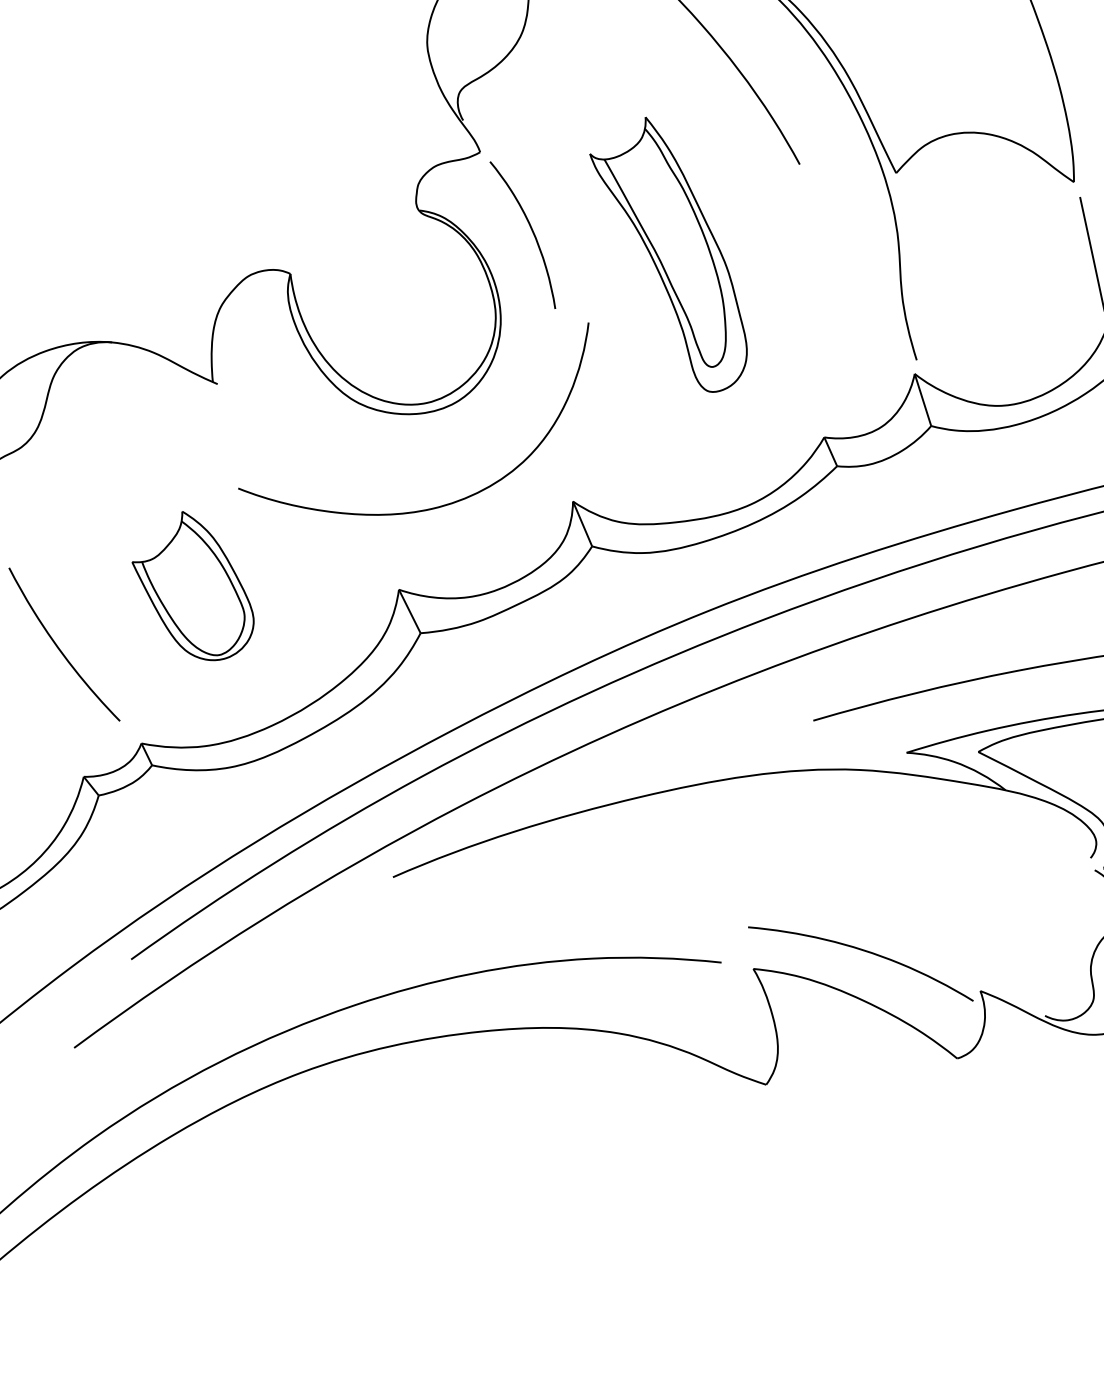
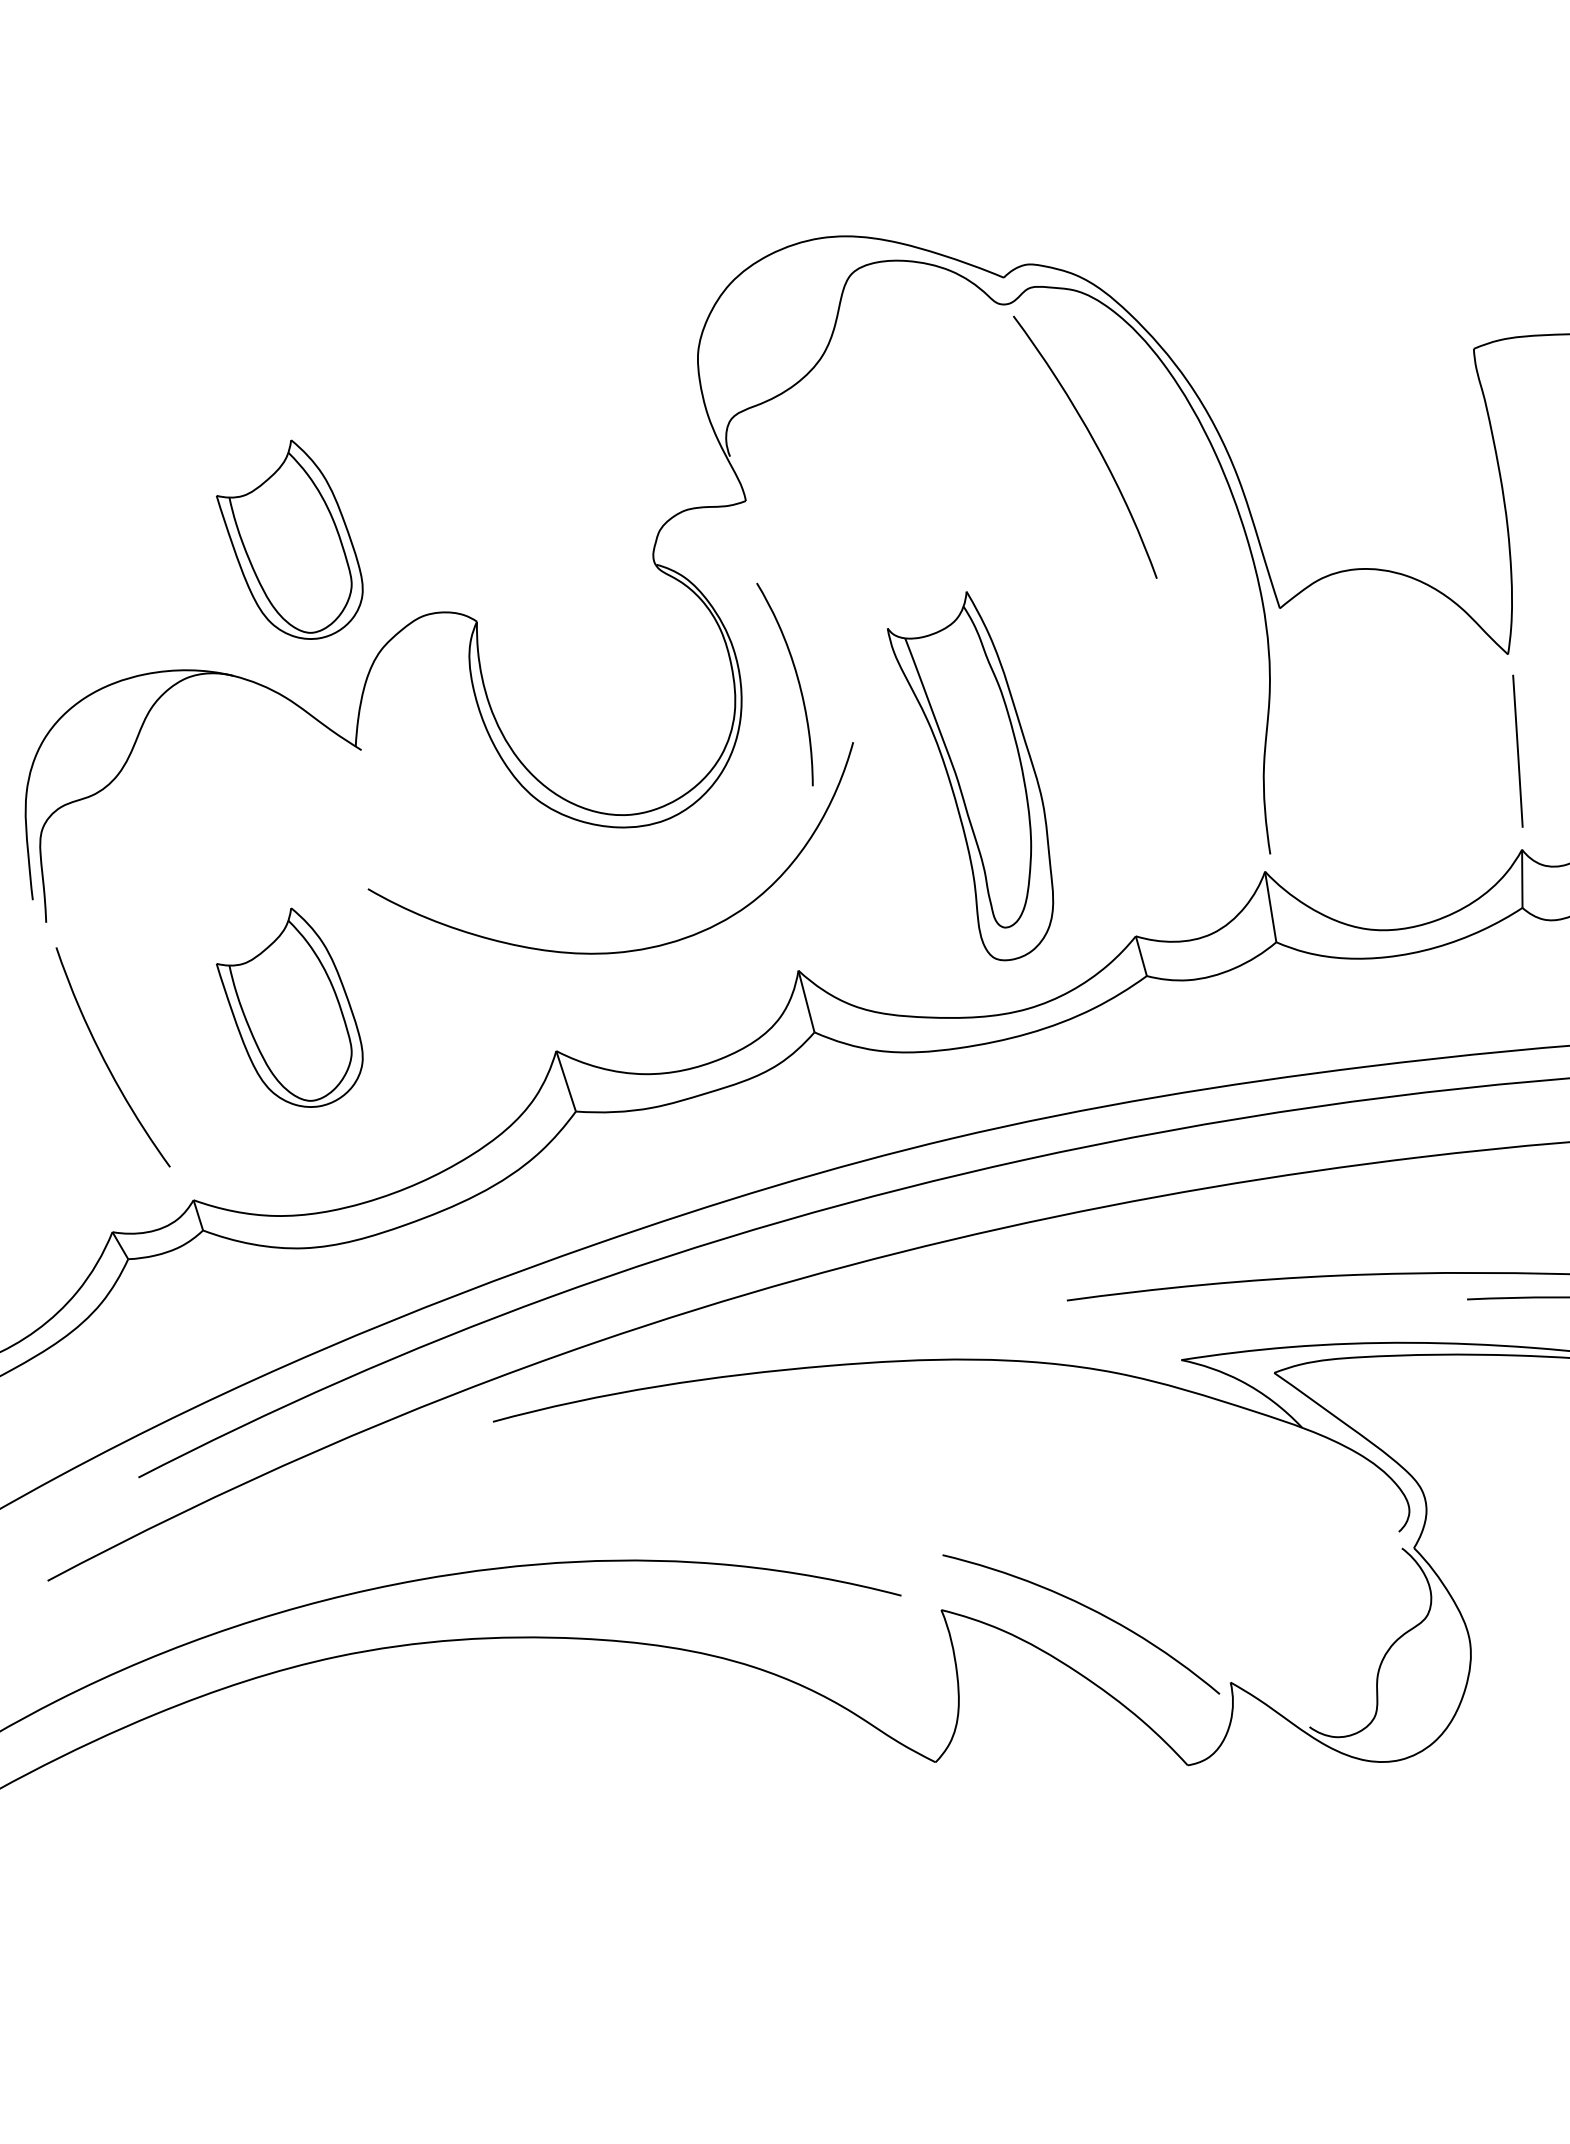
curve: (531, 231) -> (797, 681), moved
part: (139, 232) -> (289, 539), added
part: (669, 256) -> (970, 776), moved

